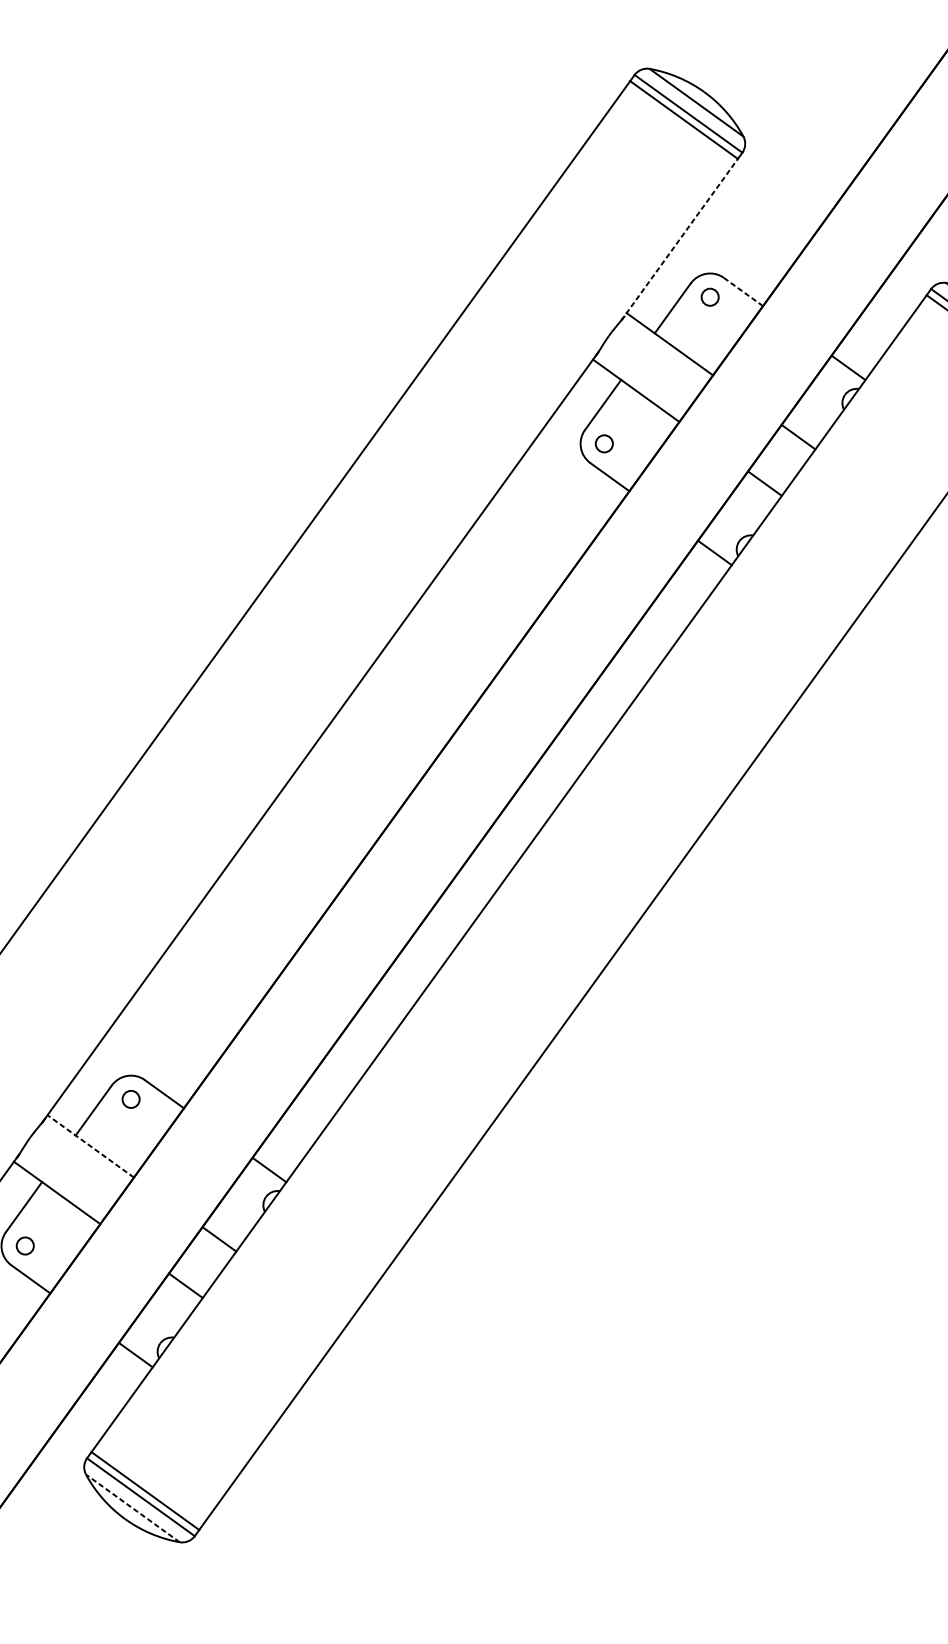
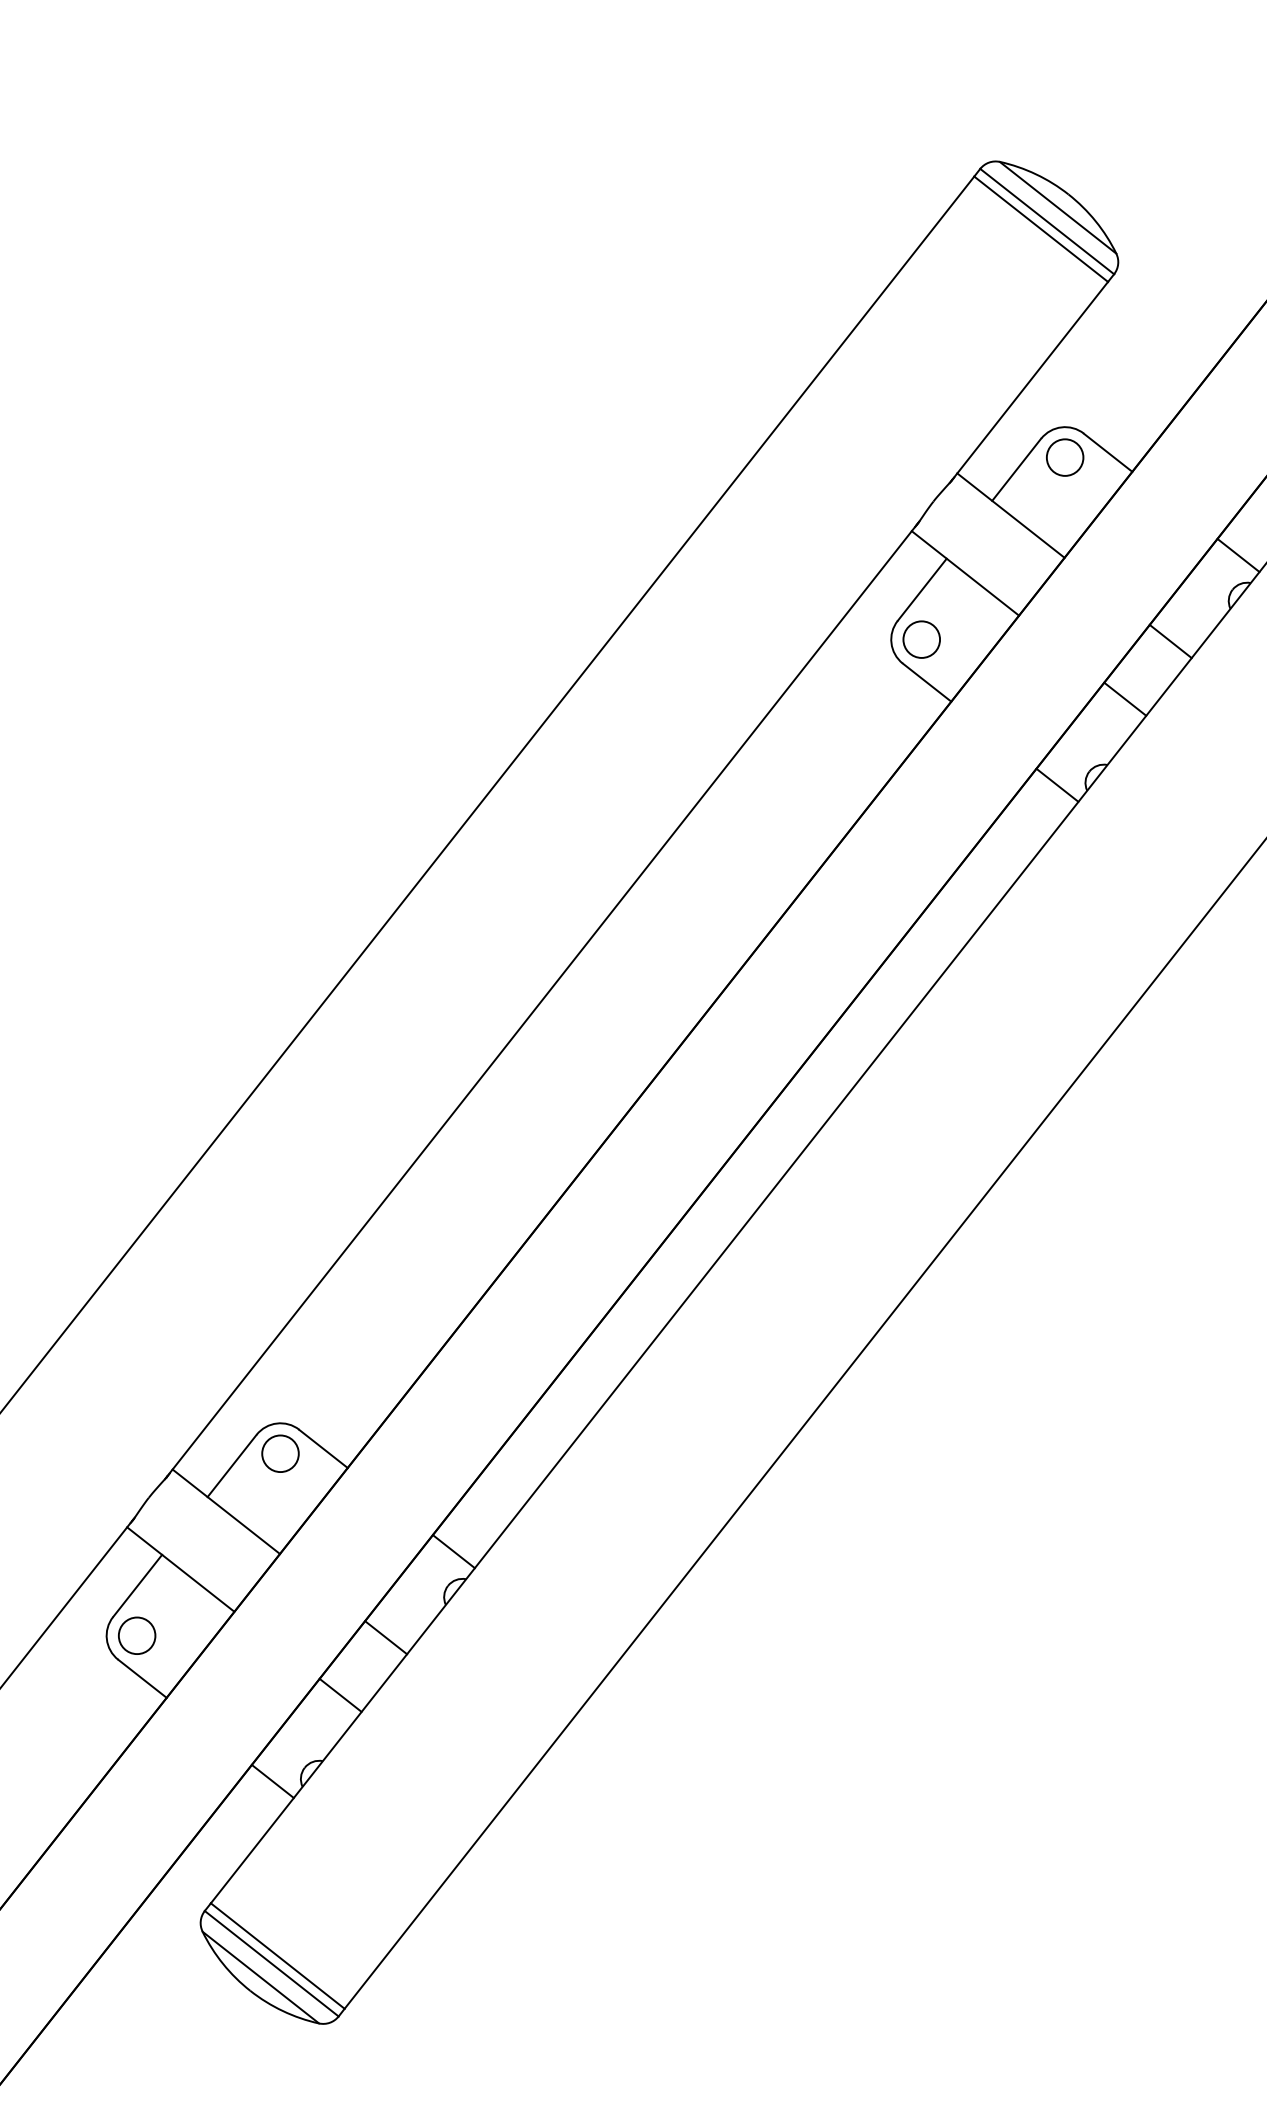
line: (679, 239) -> (1028, 382), dashed -> solid
line: (743, 291) -> (1108, 452), dashed -> solid
circle: (709, 297) -> (1064, 457), size x1.67
circle: (604, 443) -> (921, 639), size x1.67
circle: (131, 1099) -> (280, 1453), size x1.67
line: (90, 1146) -> (225, 1511), dashed -> solid
circle: (24, 1245) -> (136, 1635), size x1.67
line: (132, 1508) -> (260, 1977), dashed -> solid

